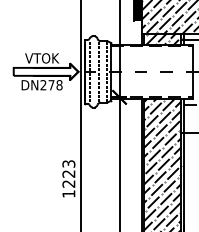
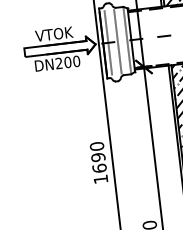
text: (55, 85) -> (72, 62), DN278 -> DN200
text: (68, 173) -> (97, 156), 1223 -> 1690

